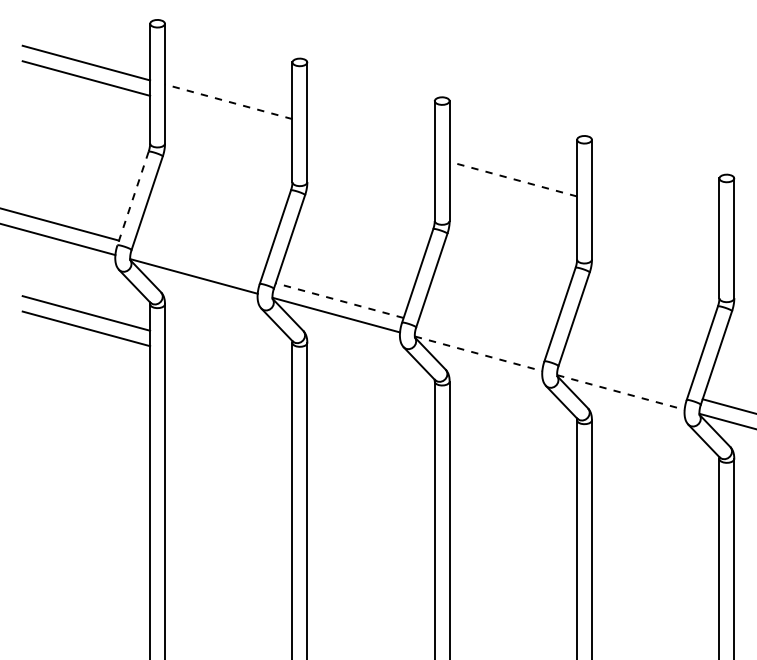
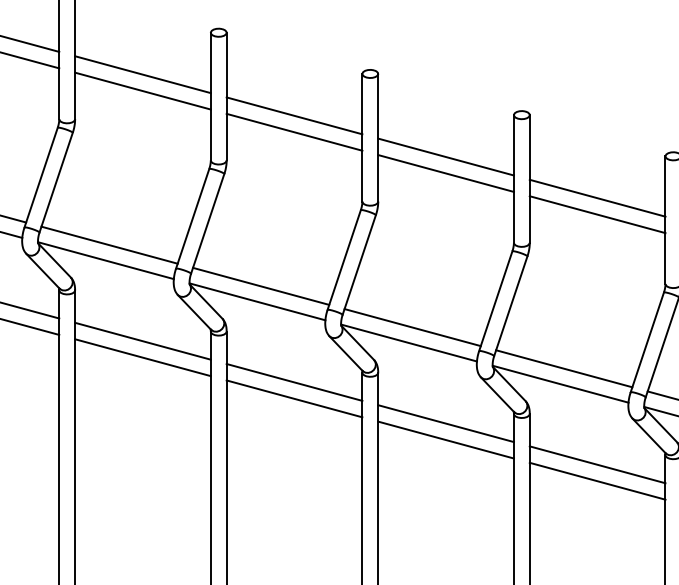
line: (228, 101) -> (142, 74), dashed -> solid
line: (228, 116) -> (142, 90), added
line: (370, 140) -> (293, 115), added
line: (370, 155) -> (293, 131), added
line: (512, 179) -> (445, 157), dashed -> solid
line: (513, 194) -> (446, 173), added
line: (132, 198) -> (40, 177), dashed -> solid
line: (655, 217) -> (597, 197), added
line: (655, 232) -> (597, 213), added
line: (197, 261) -> (109, 244), added
line: (339, 300) -> (260, 286), dashed -> solid
line: (481, 338) -> (412, 326), added
line: (228, 351) -> (142, 340), added
line: (479, 353) -> (410, 342), dashed -> solid
line: (228, 367) -> (142, 357), added
line: (624, 377) -> (564, 368), added
line: (370, 390) -> (293, 382), added
line: (621, 392) -> (561, 384), dashed -> solid
line: (370, 405) -> (293, 398), added
line: (513, 429) -> (446, 423), added
line: (513, 444) -> (446, 439), added
line: (655, 467) -> (597, 464), added
line: (655, 483) -> (597, 481), added

